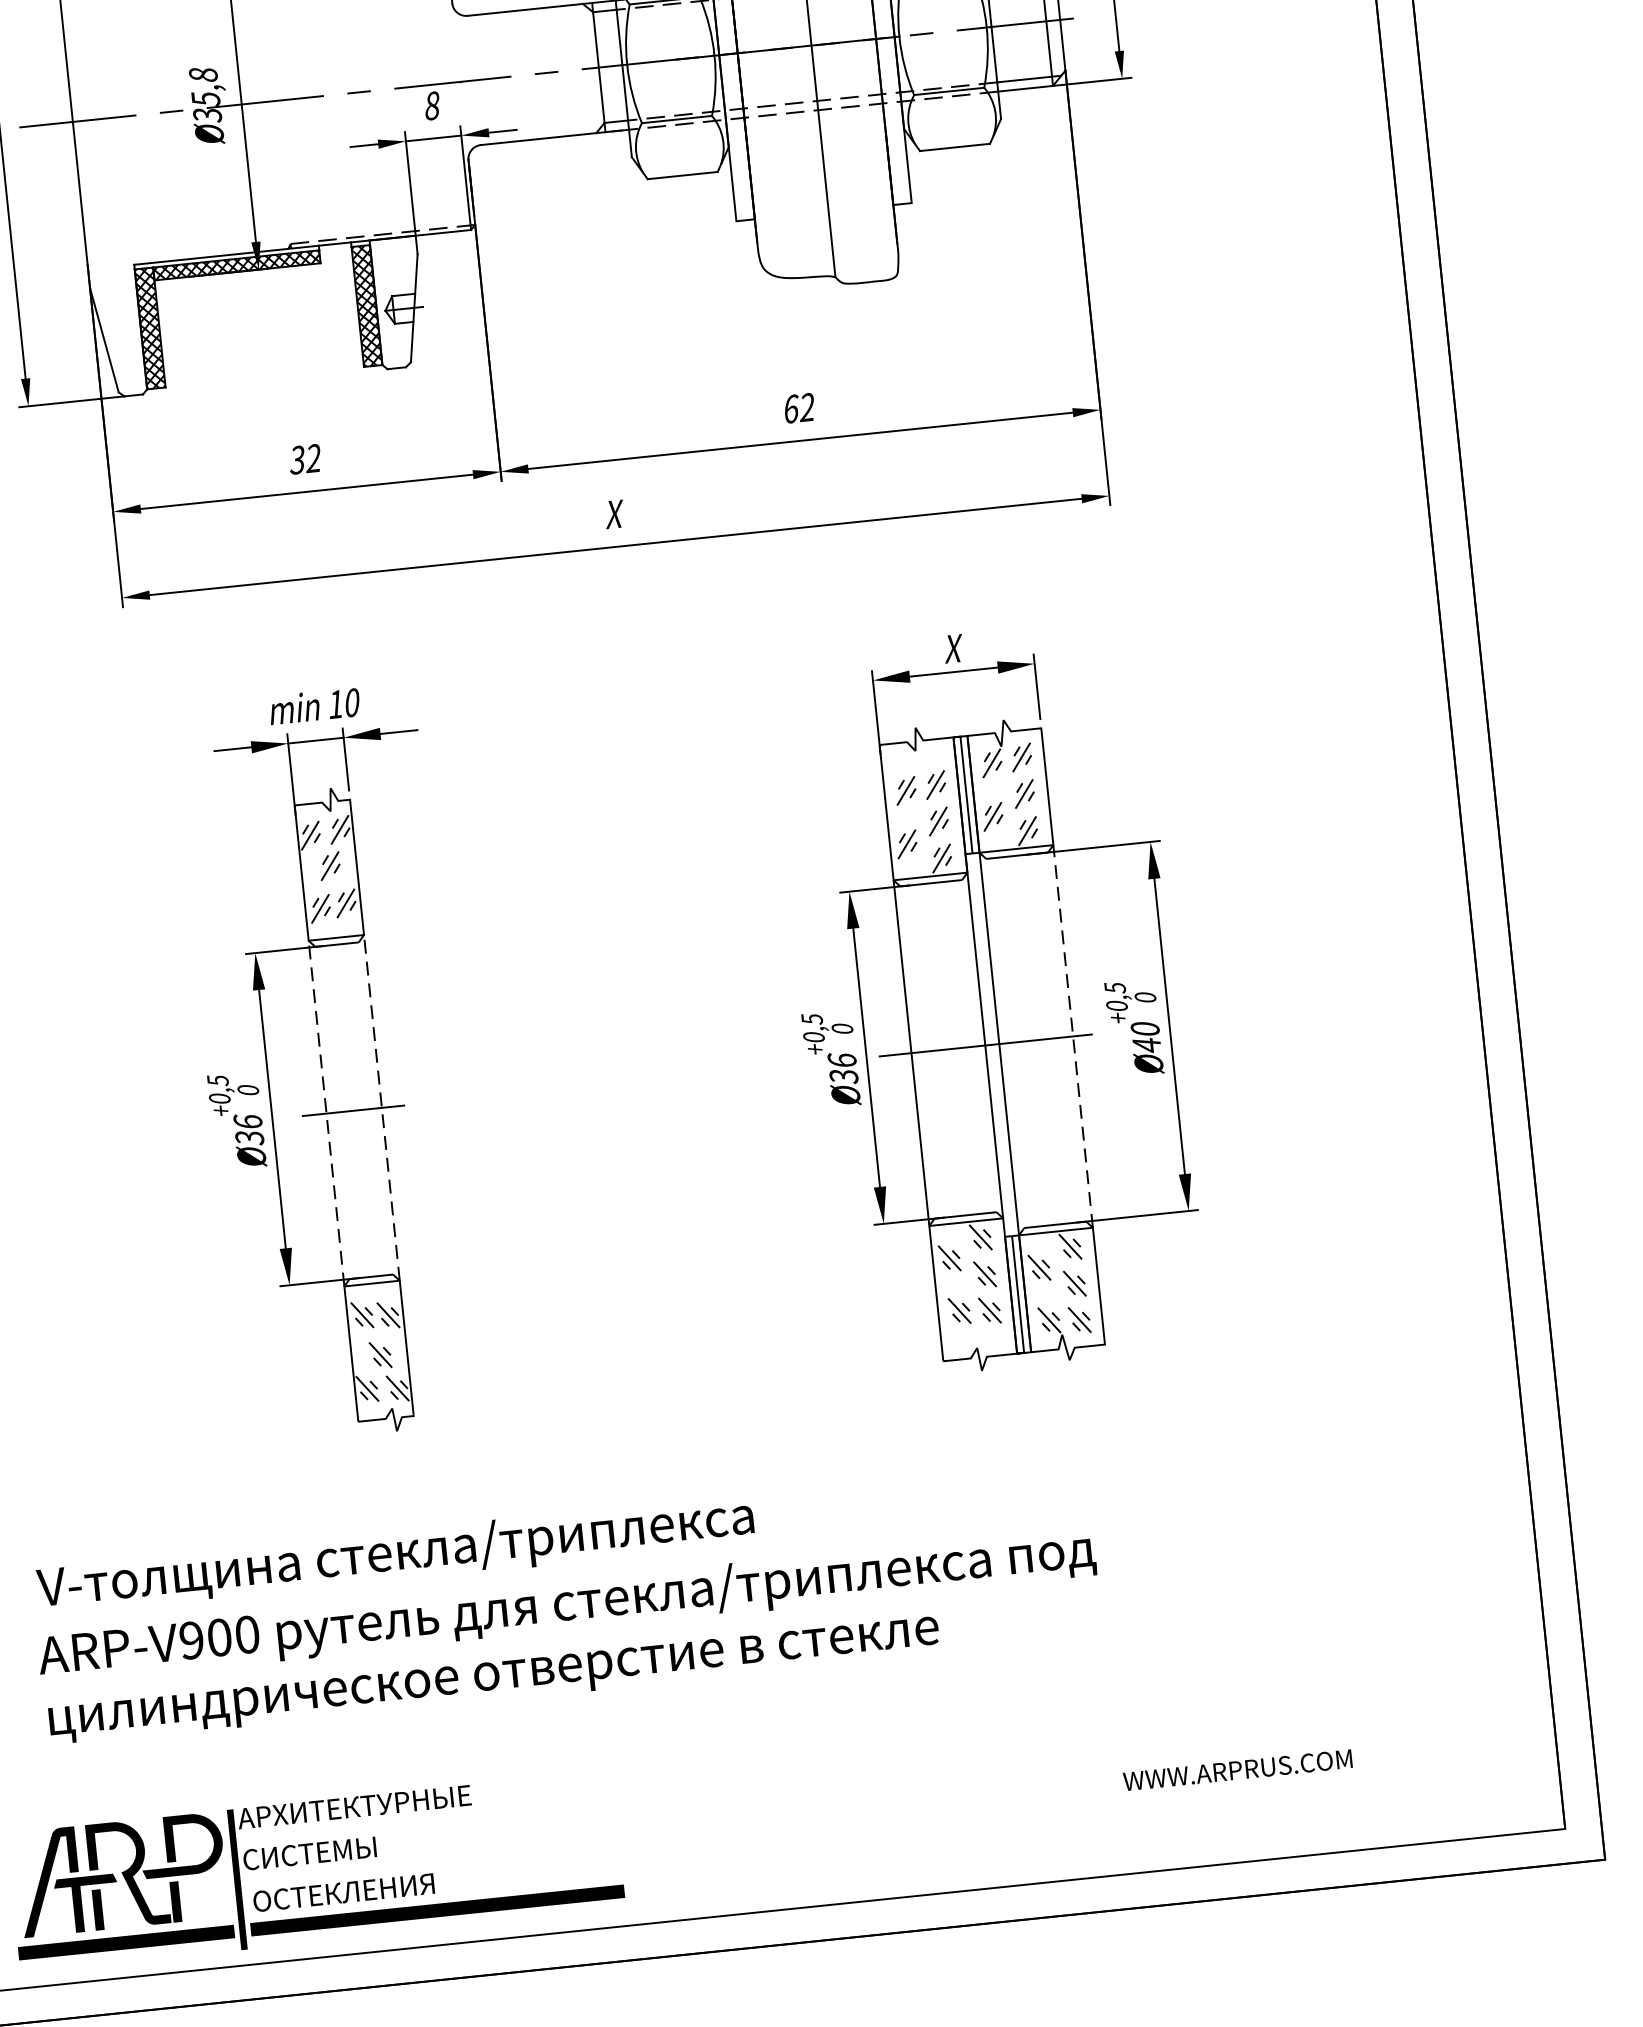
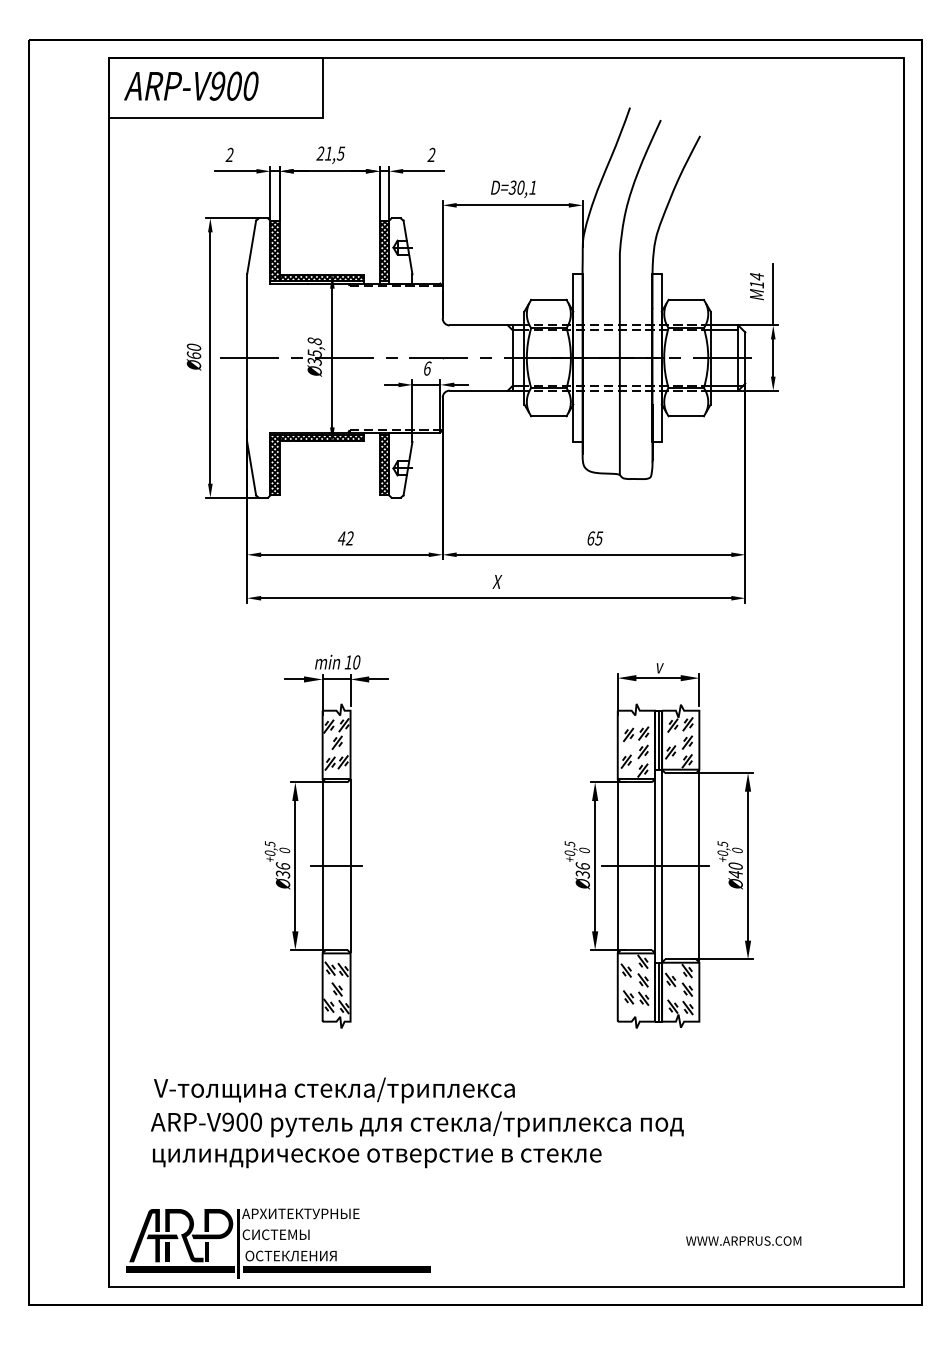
text: (432, 105) -> (427, 368), 8 -> 6
text: (806, 407) -> (598, 538), 62 -> 65
text: (296, 460) -> (341, 538), 32 -> 42
text: (953, 648) -> (659, 666), X -> v
line: (1073, 1037) -> (699, 866), dashed -> solid
line: (381, 1106) -> (350, 865), dashed -> solid
line: (326, 1112) -> (322, 865), dashed -> solid

